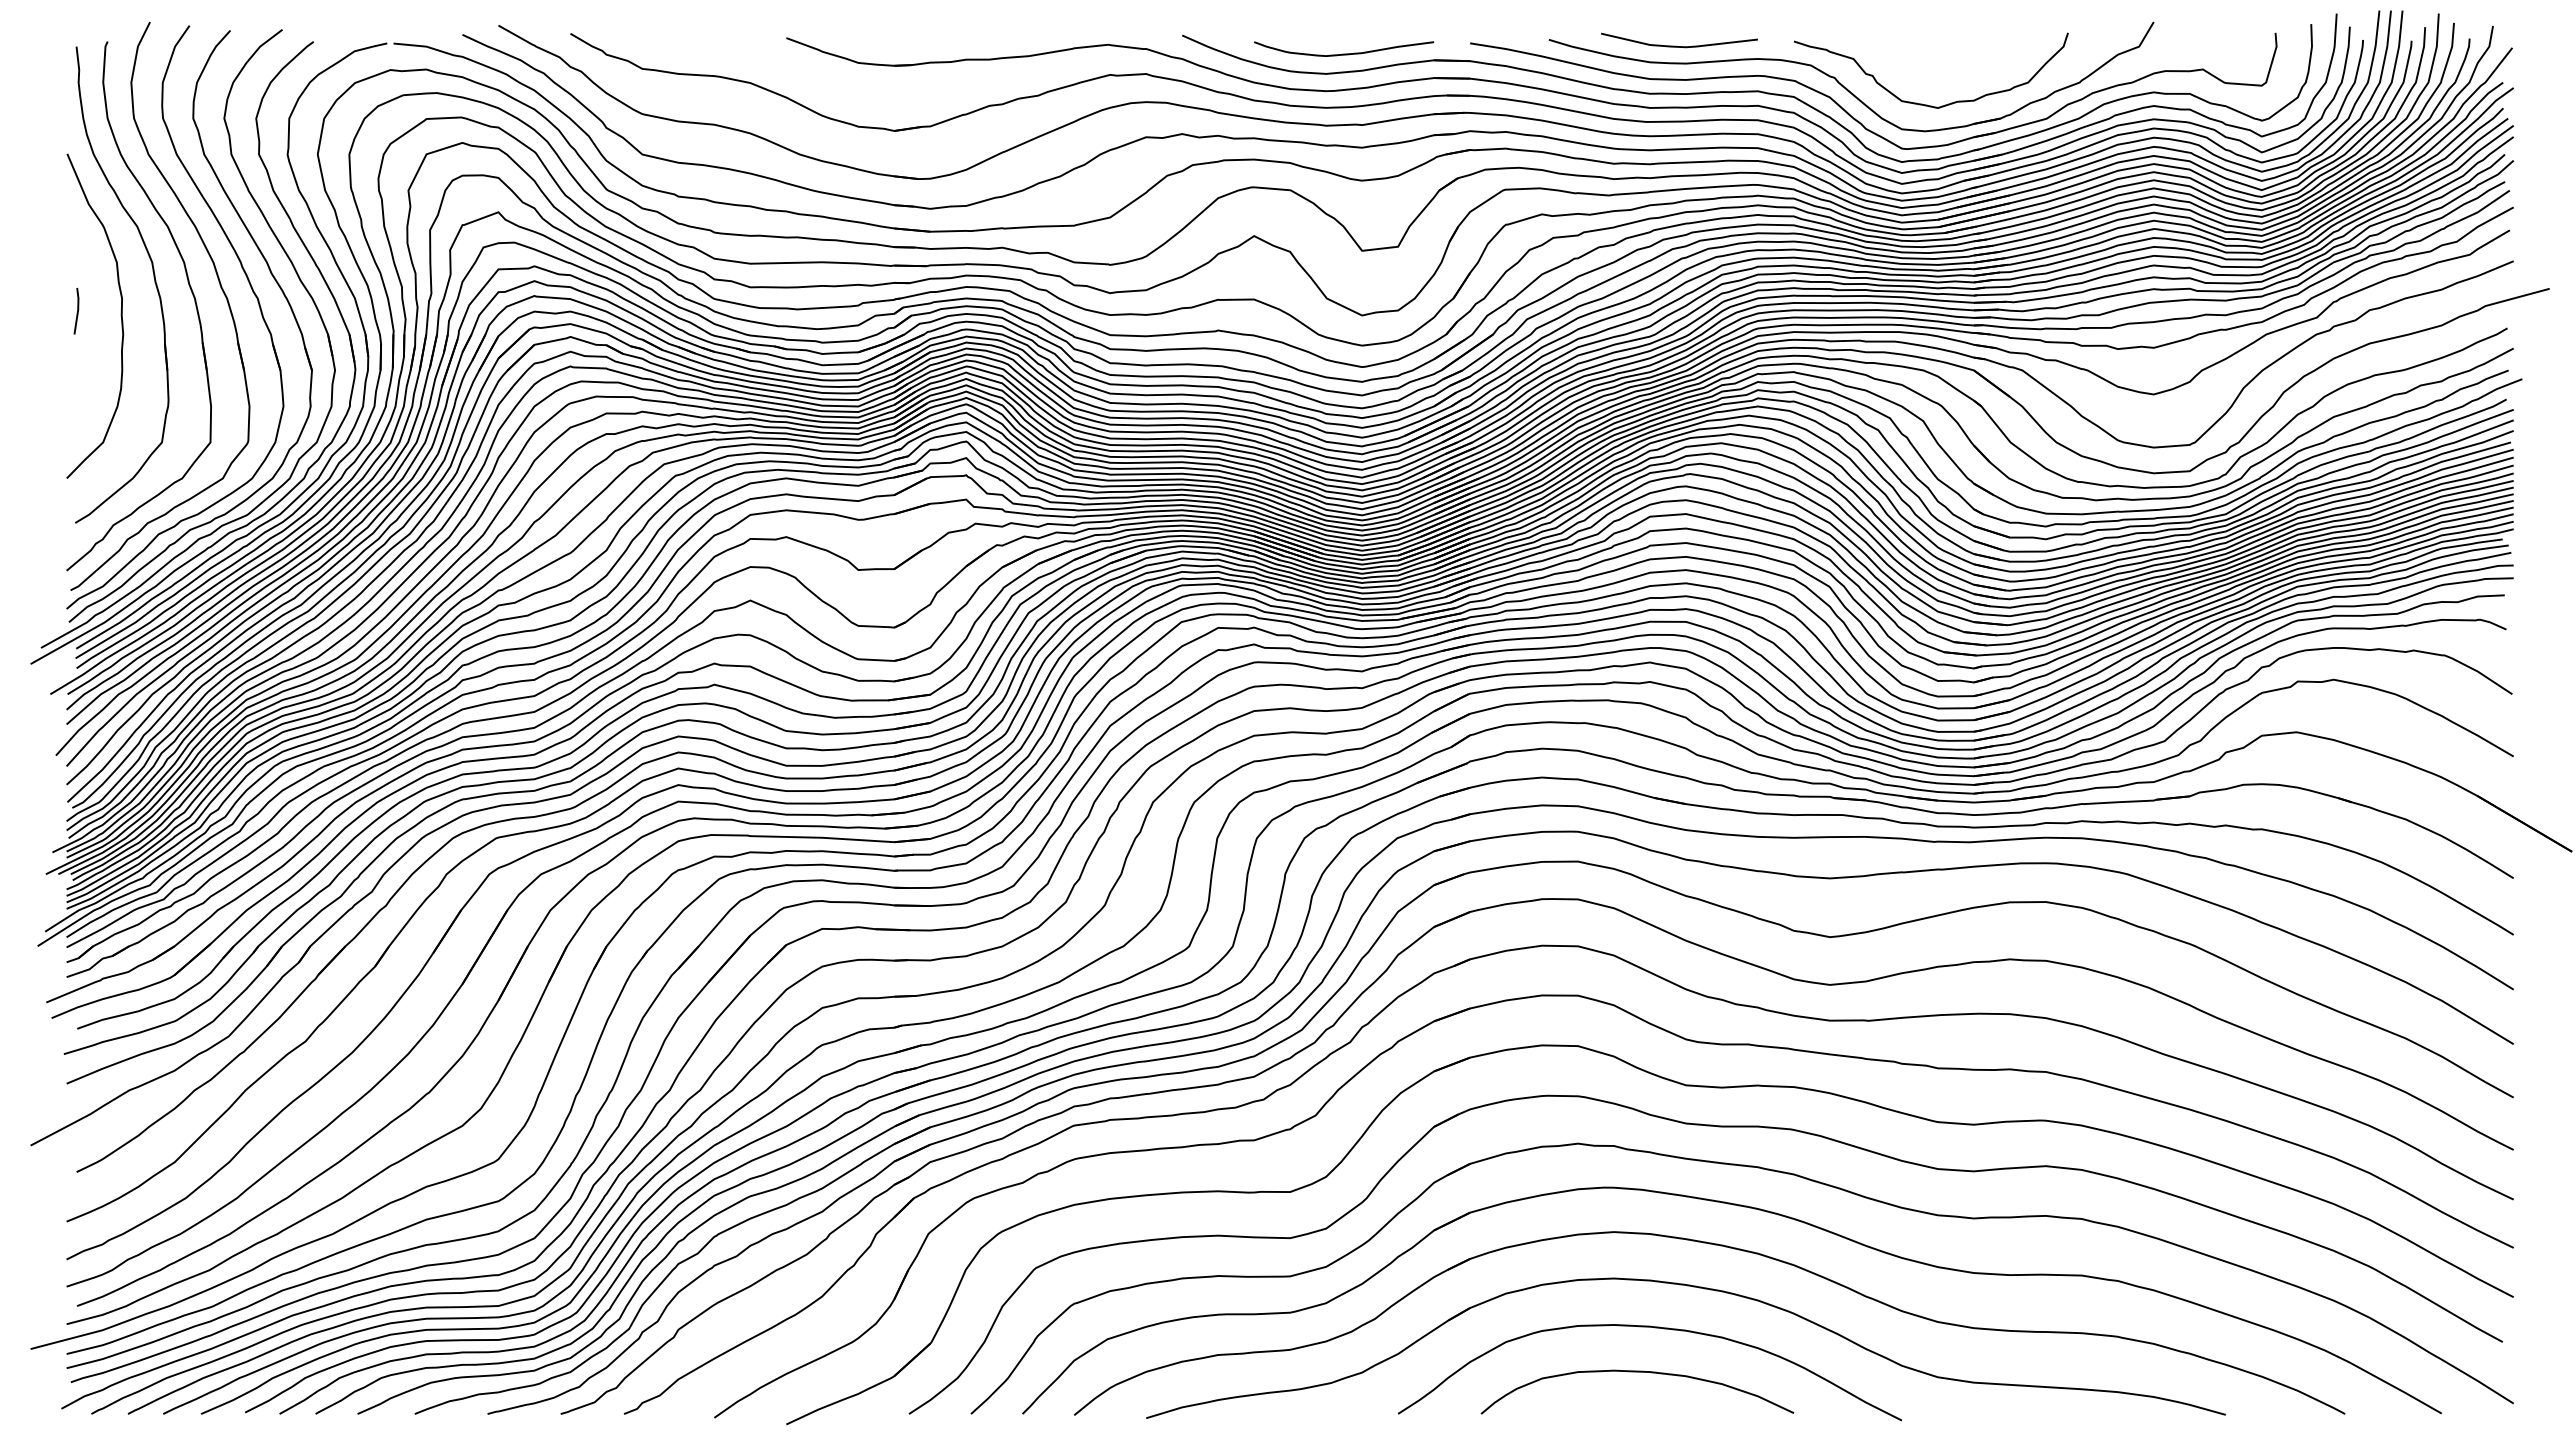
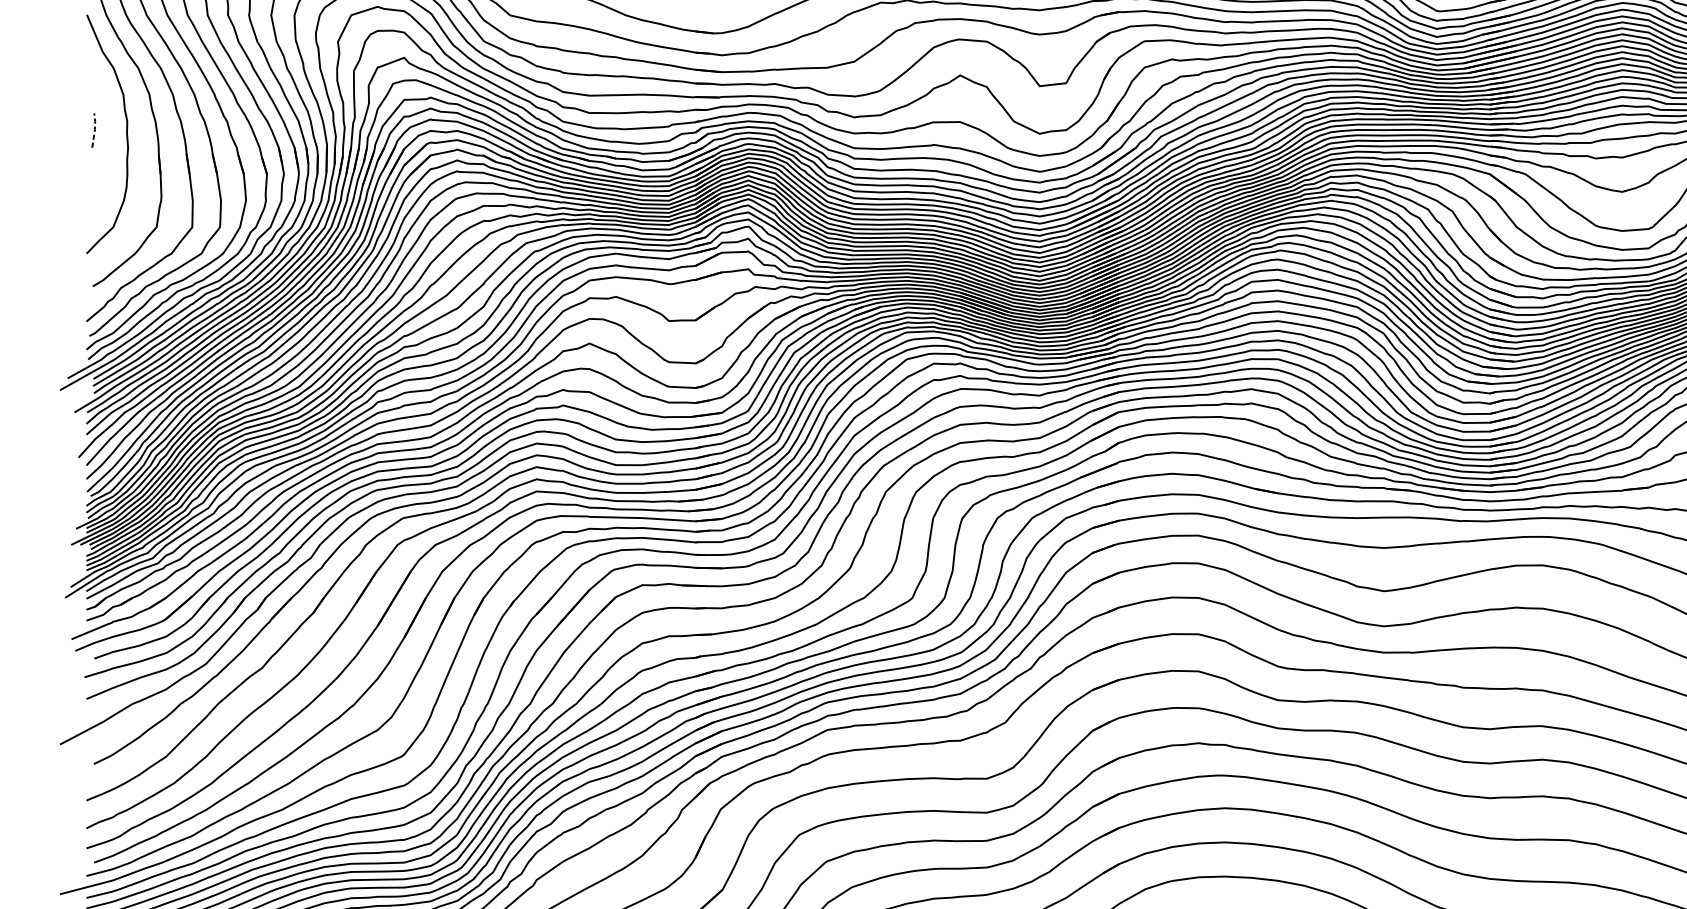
line: (78, 310) -> (95, 130), solid -> dashed

